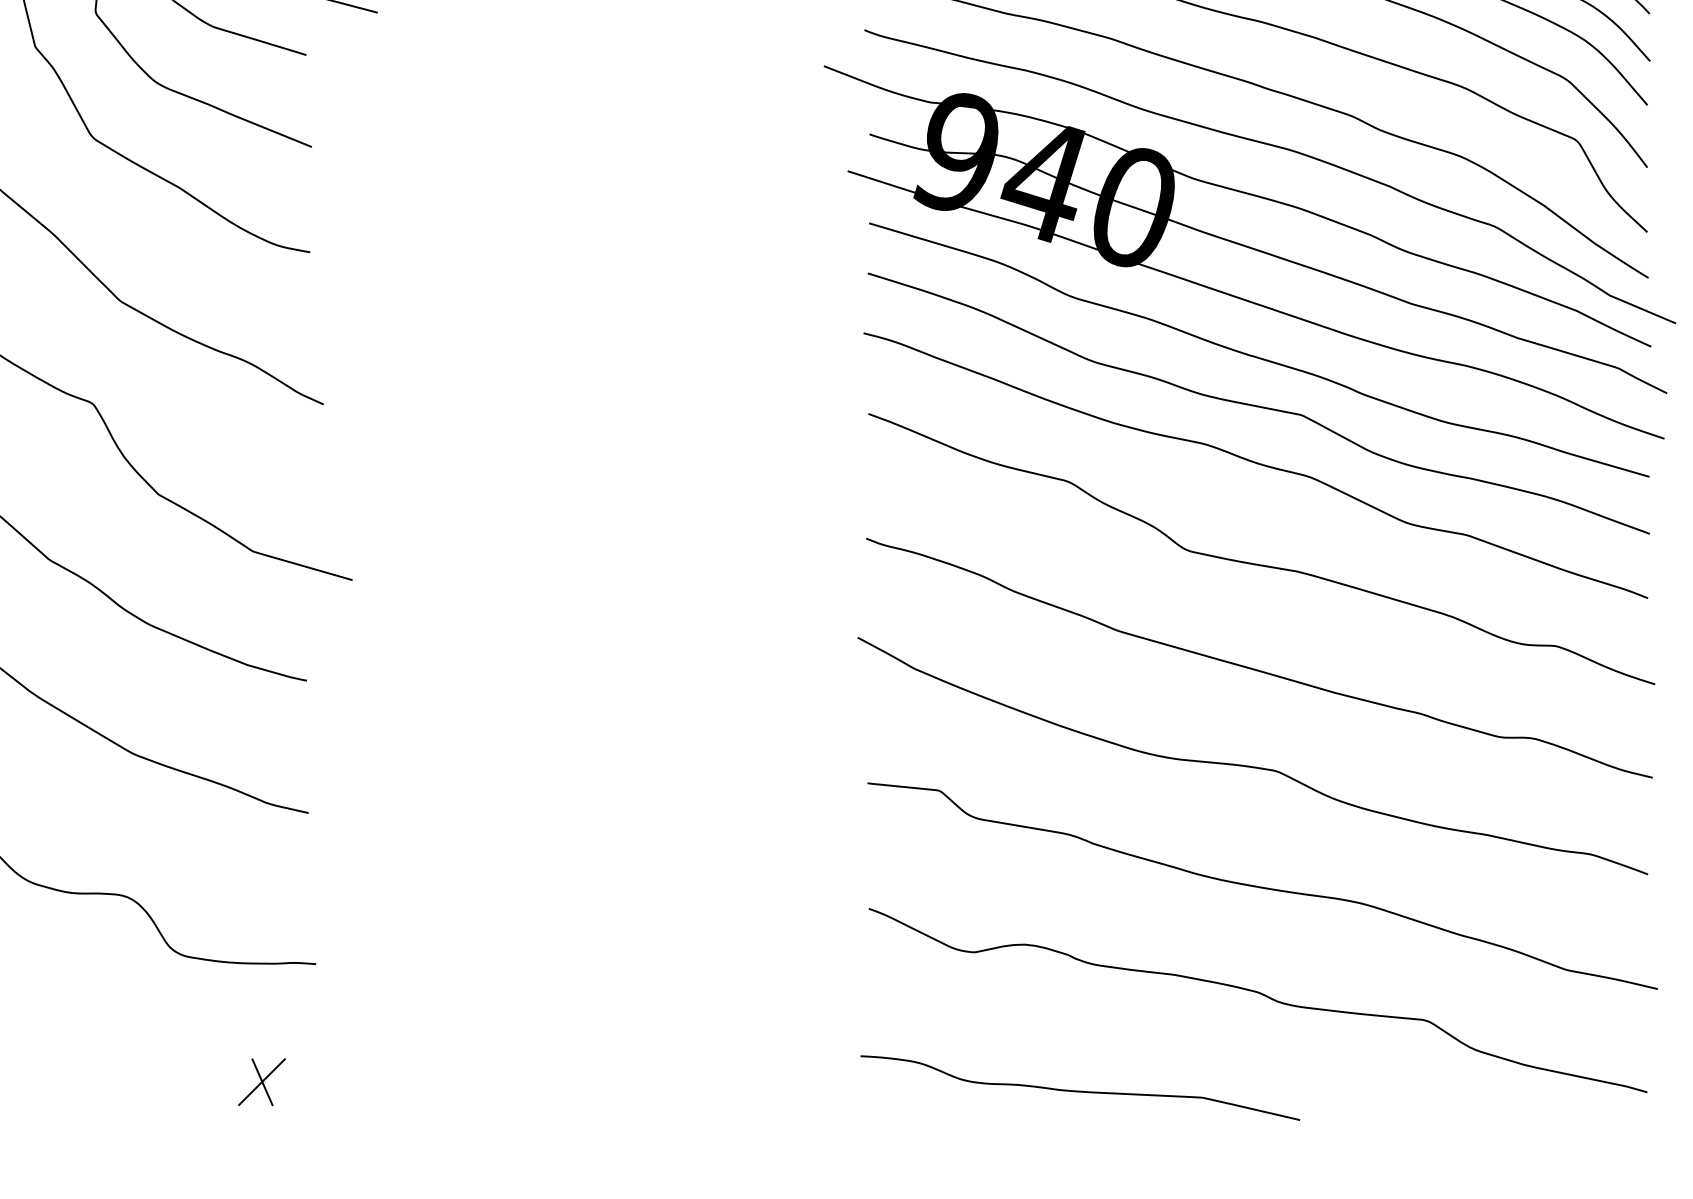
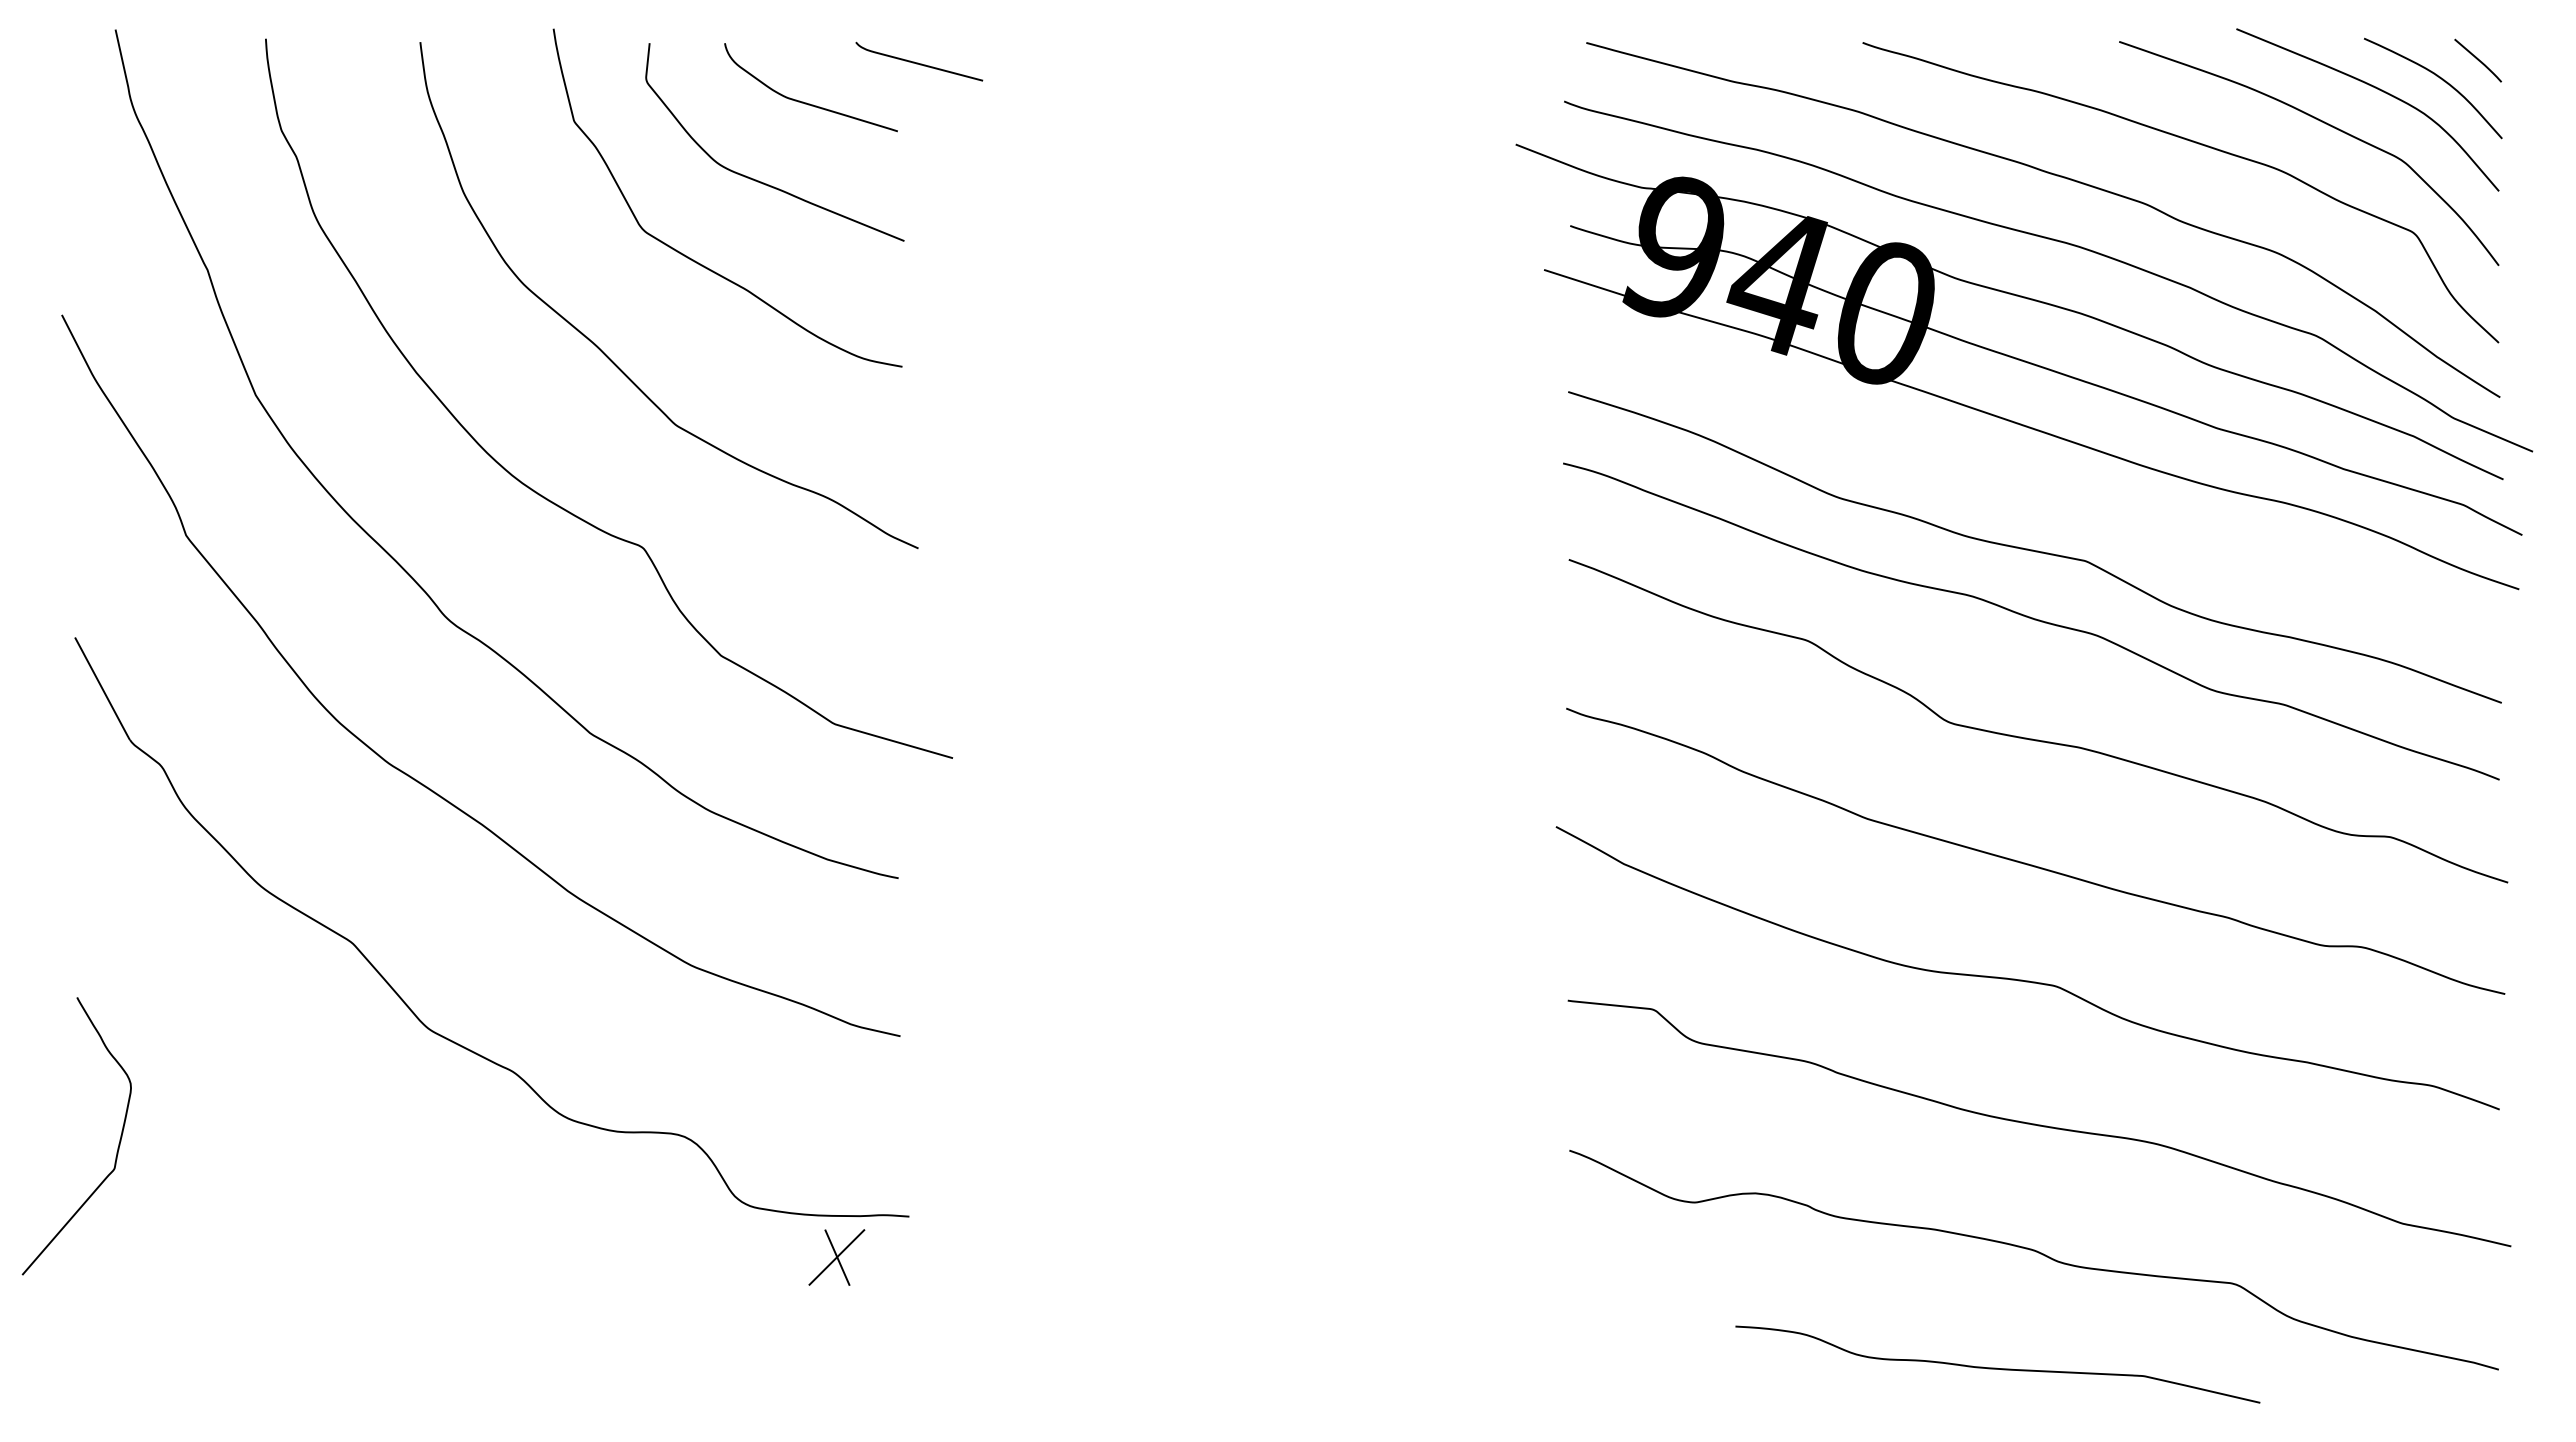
curve: (1258, 356) -> (2034, 491), removed
part: (261, 1082) -> (836, 1257), moved
curve: (1079, 1090) -> (1996, 1367), moved

